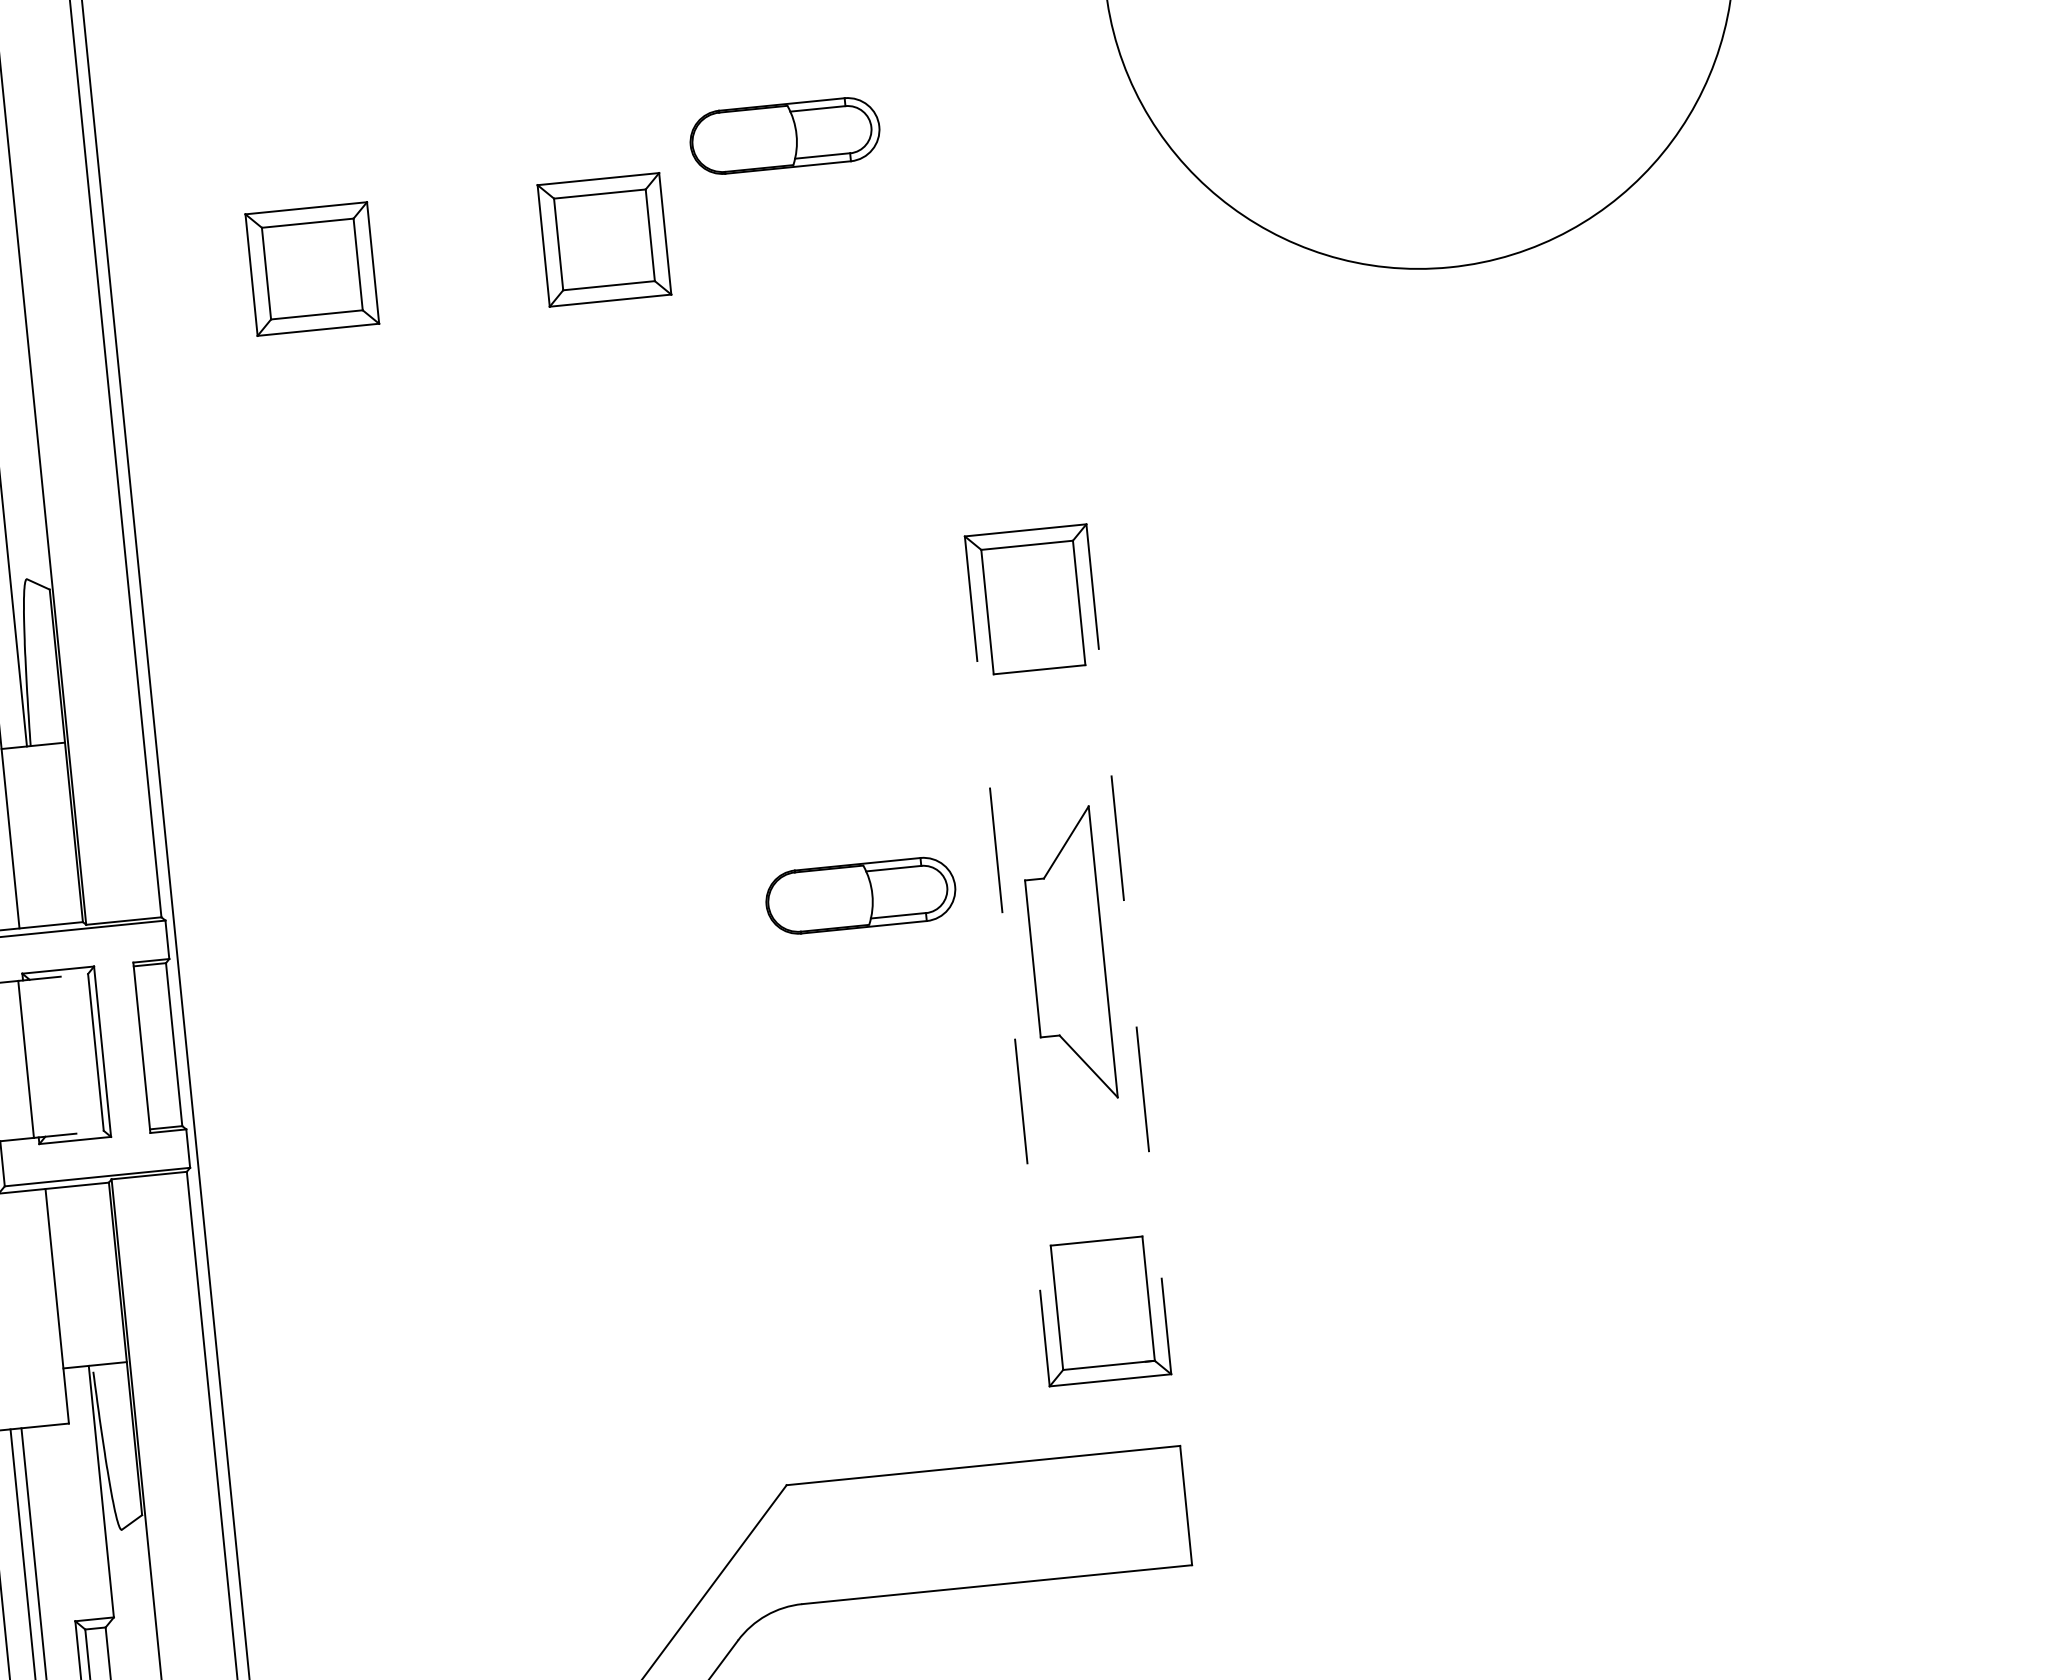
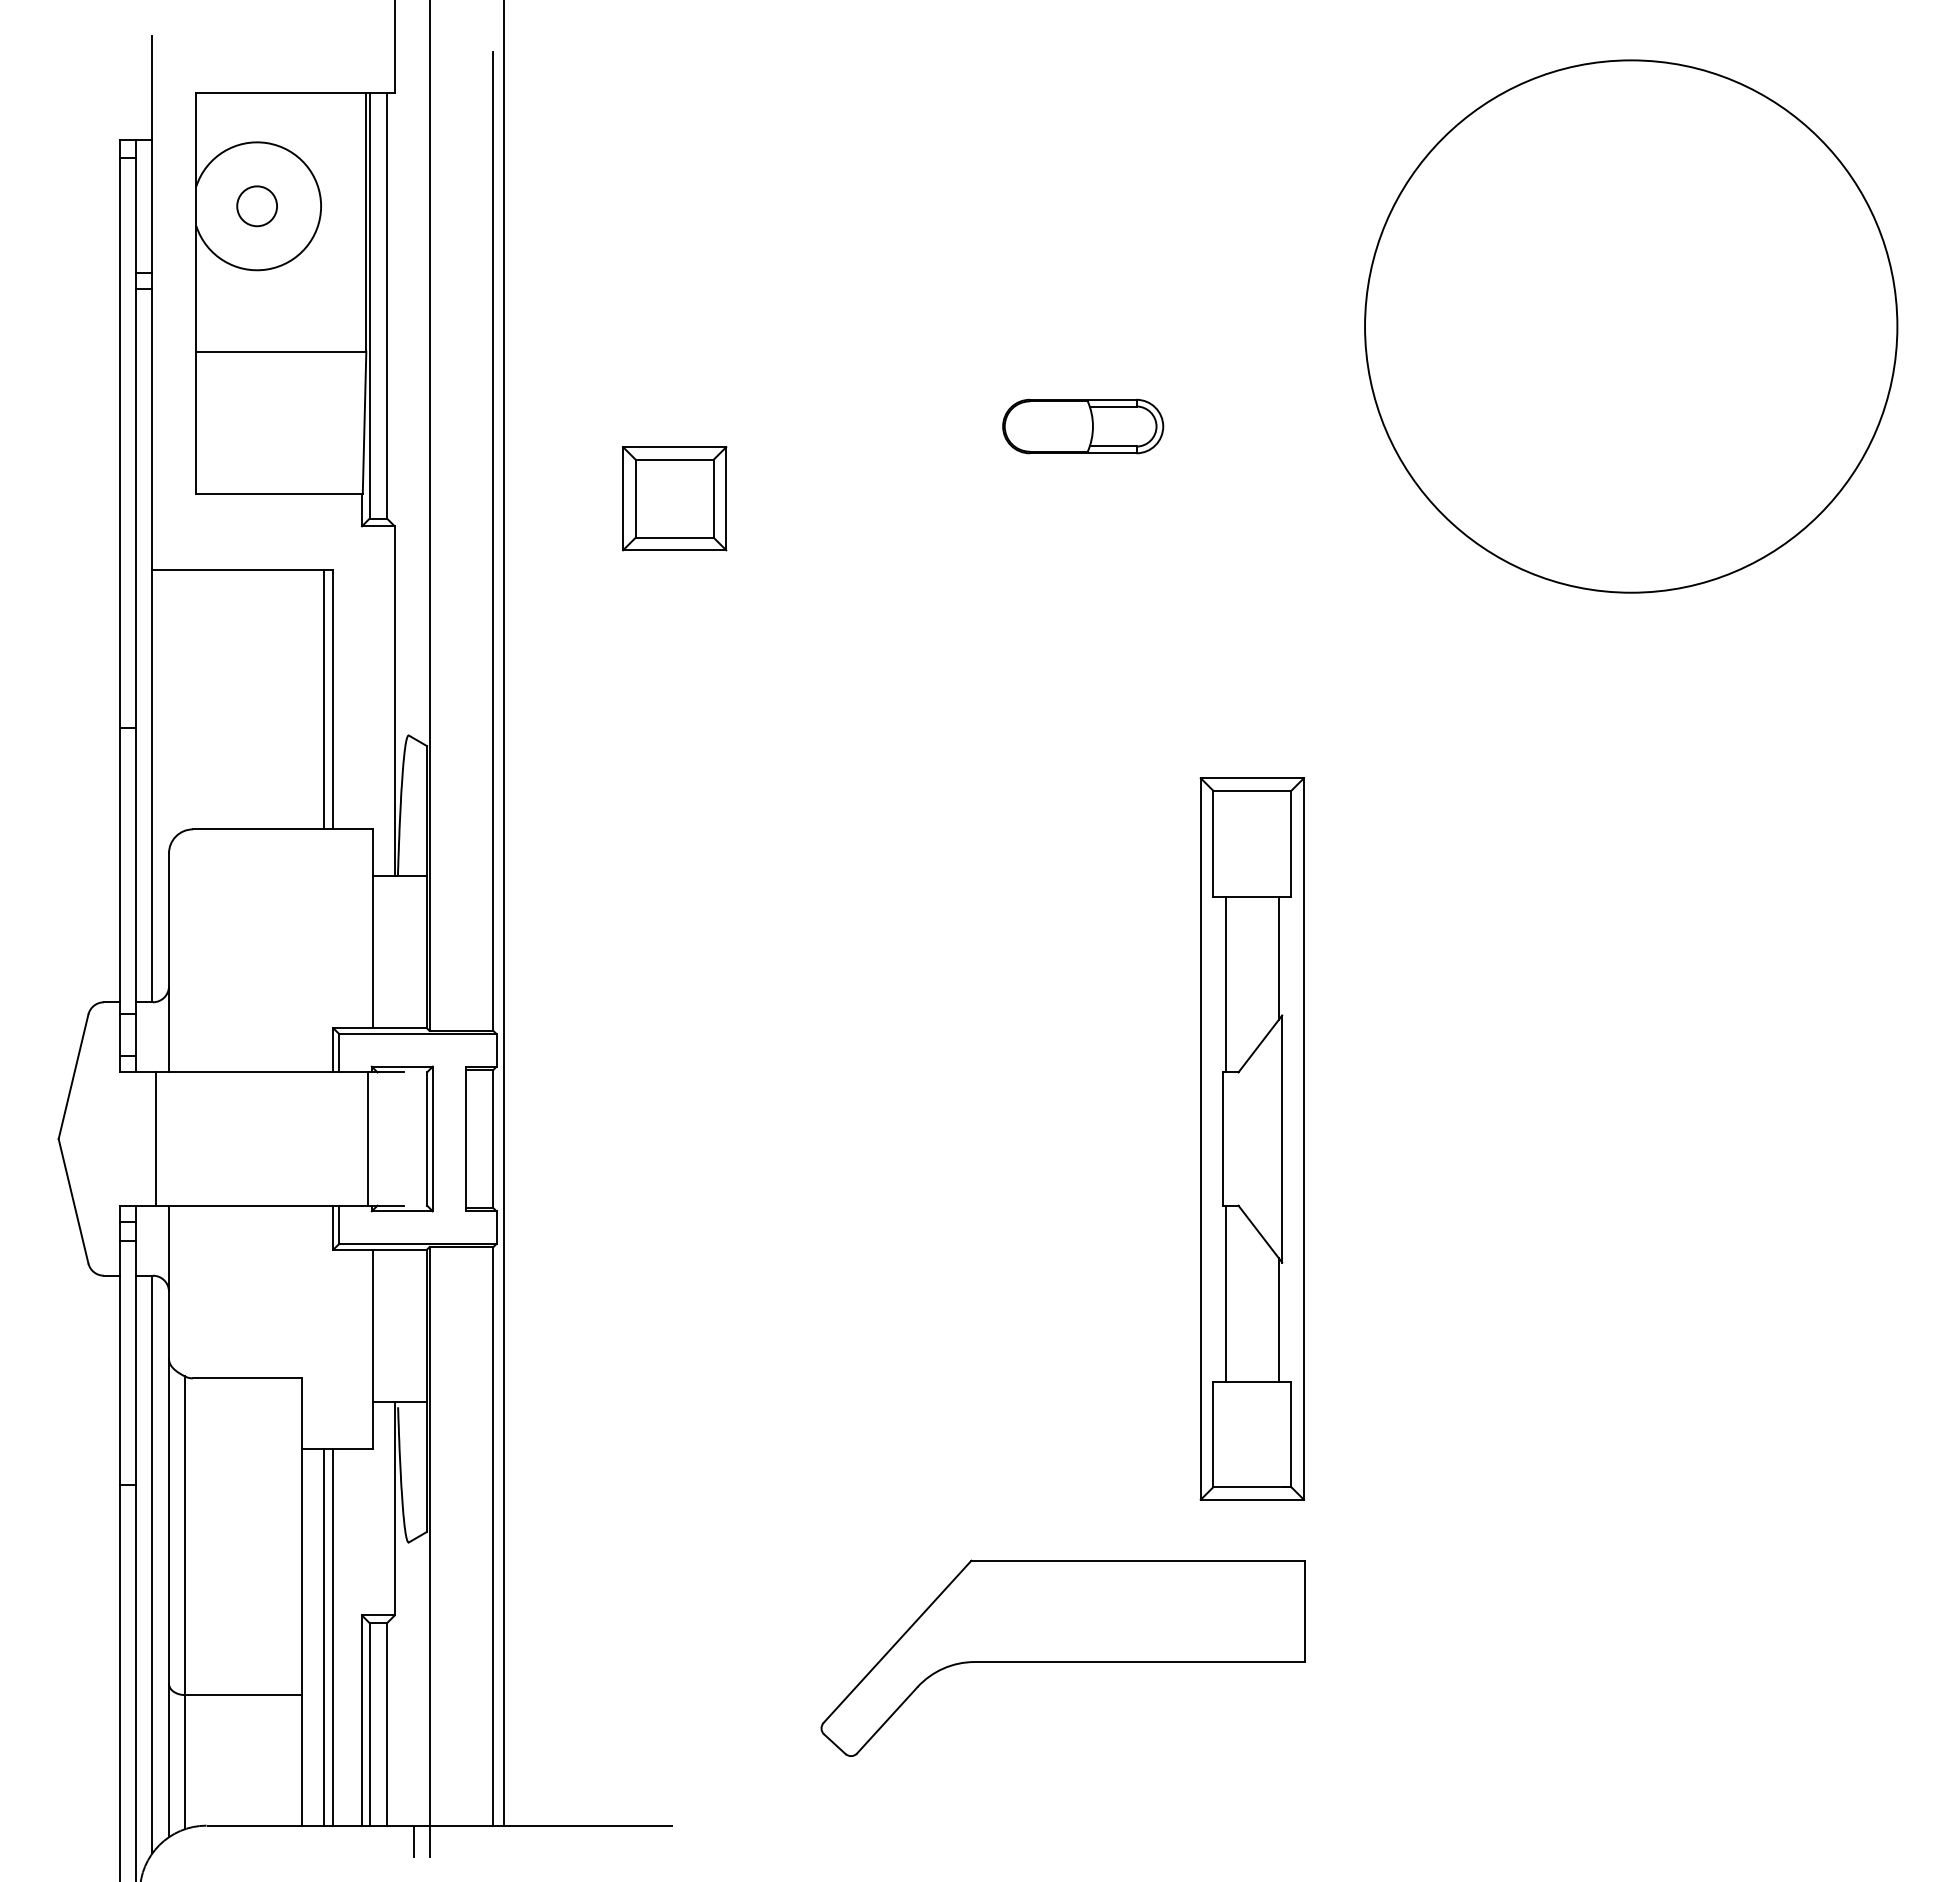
part: (604, 239) -> (922, 498), removed
line: (1077, 738) -> (1278, 957), added
line: (1019, 776) -> (1226, 984), added
part: (861, 895) -> (1083, 1071), removed
line: (1128, 949) -> (1303, 1139), dashed -> solid
line: (1007, 962) -> (1200, 1139), dashed -> solid
line: (1055, 1140) -> (1226, 1293), added
line: (1120, 1164) -> (1278, 1319), added

